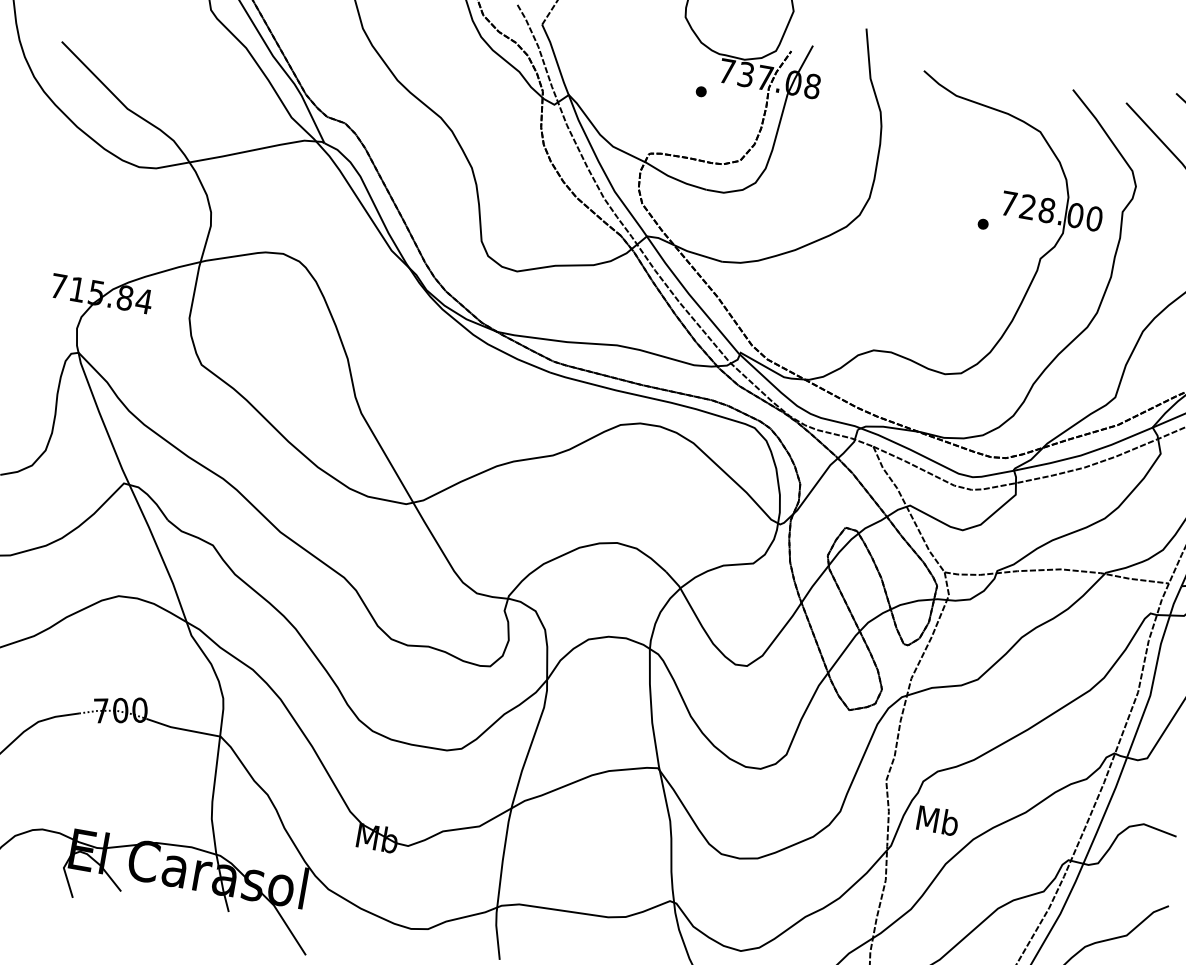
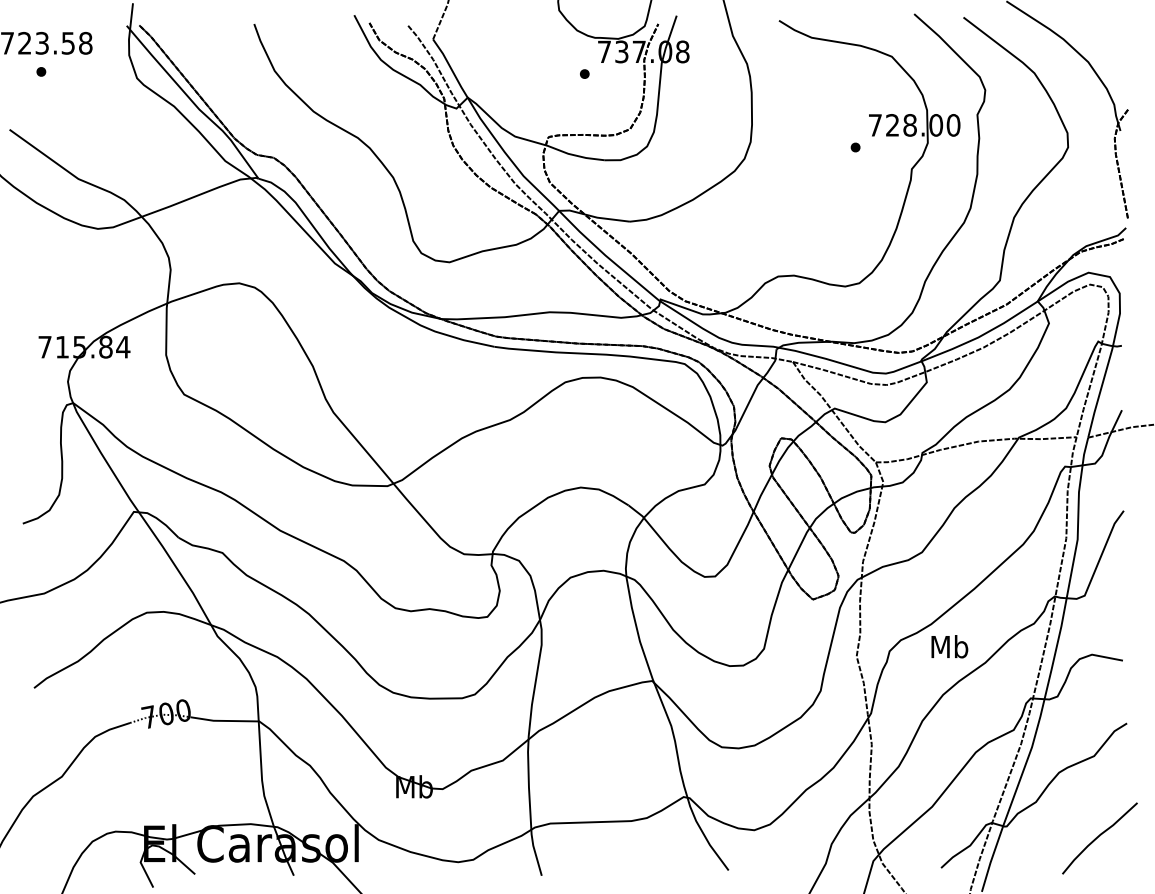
text: (937, 820) -> (949, 646), moved

